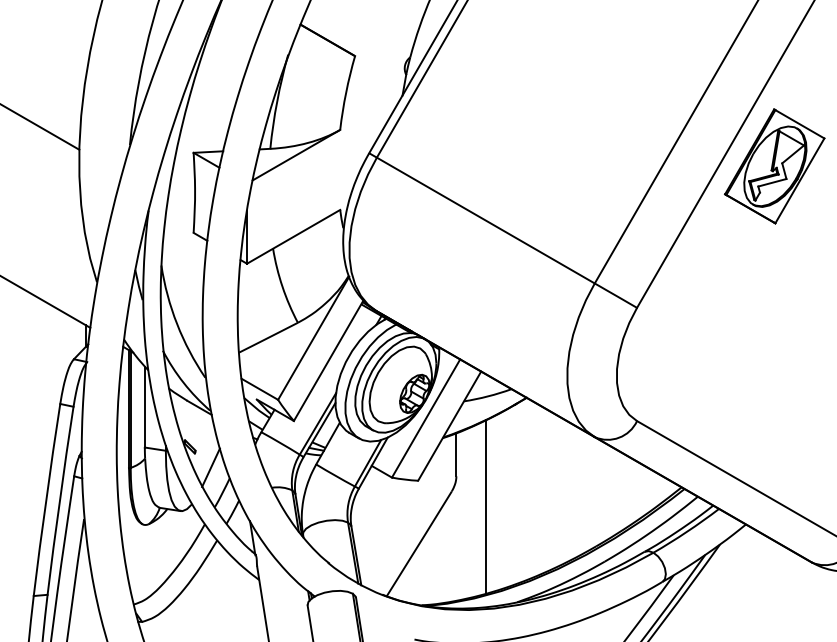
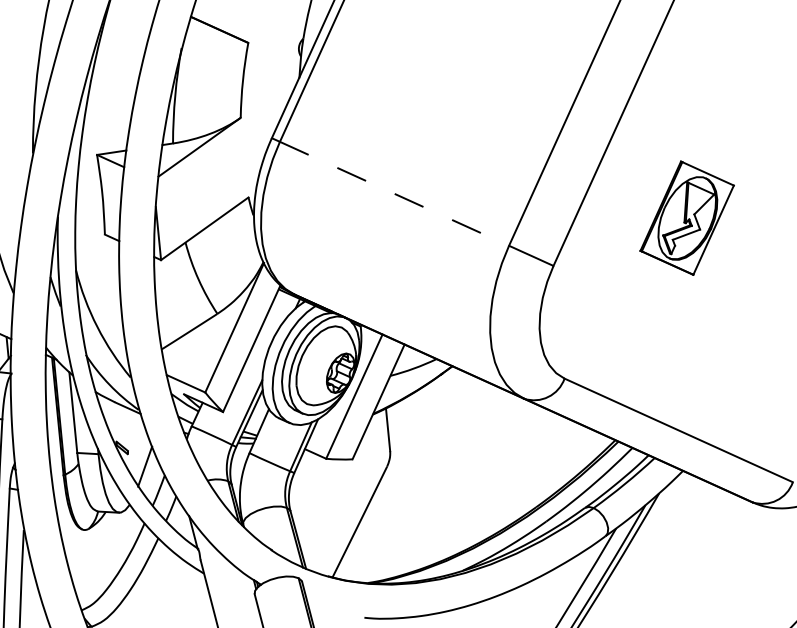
part: (774, 166) -> (686, 218), moved
line: (485, 220) -> (394, 193), solid -> dashed
line: (485, 506) -> (422, 478), removed

